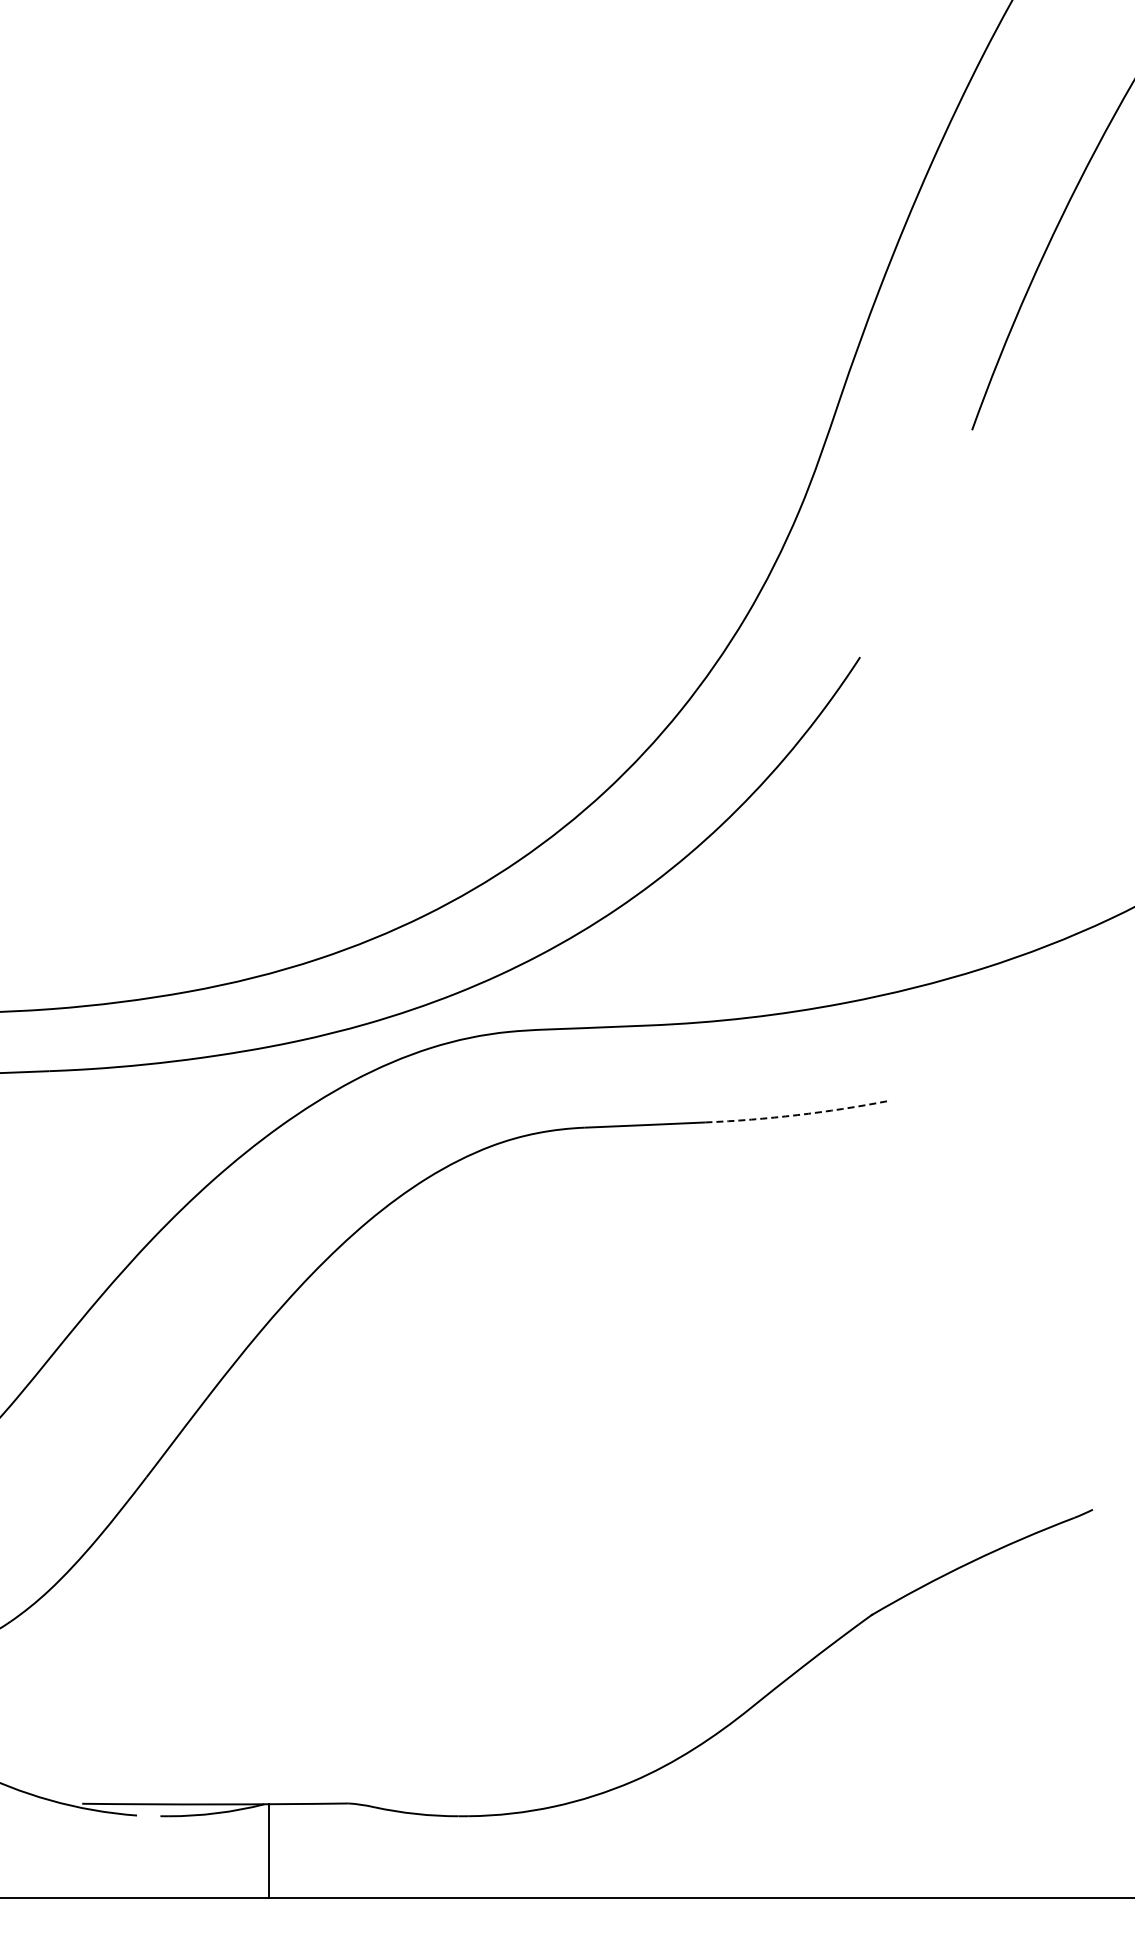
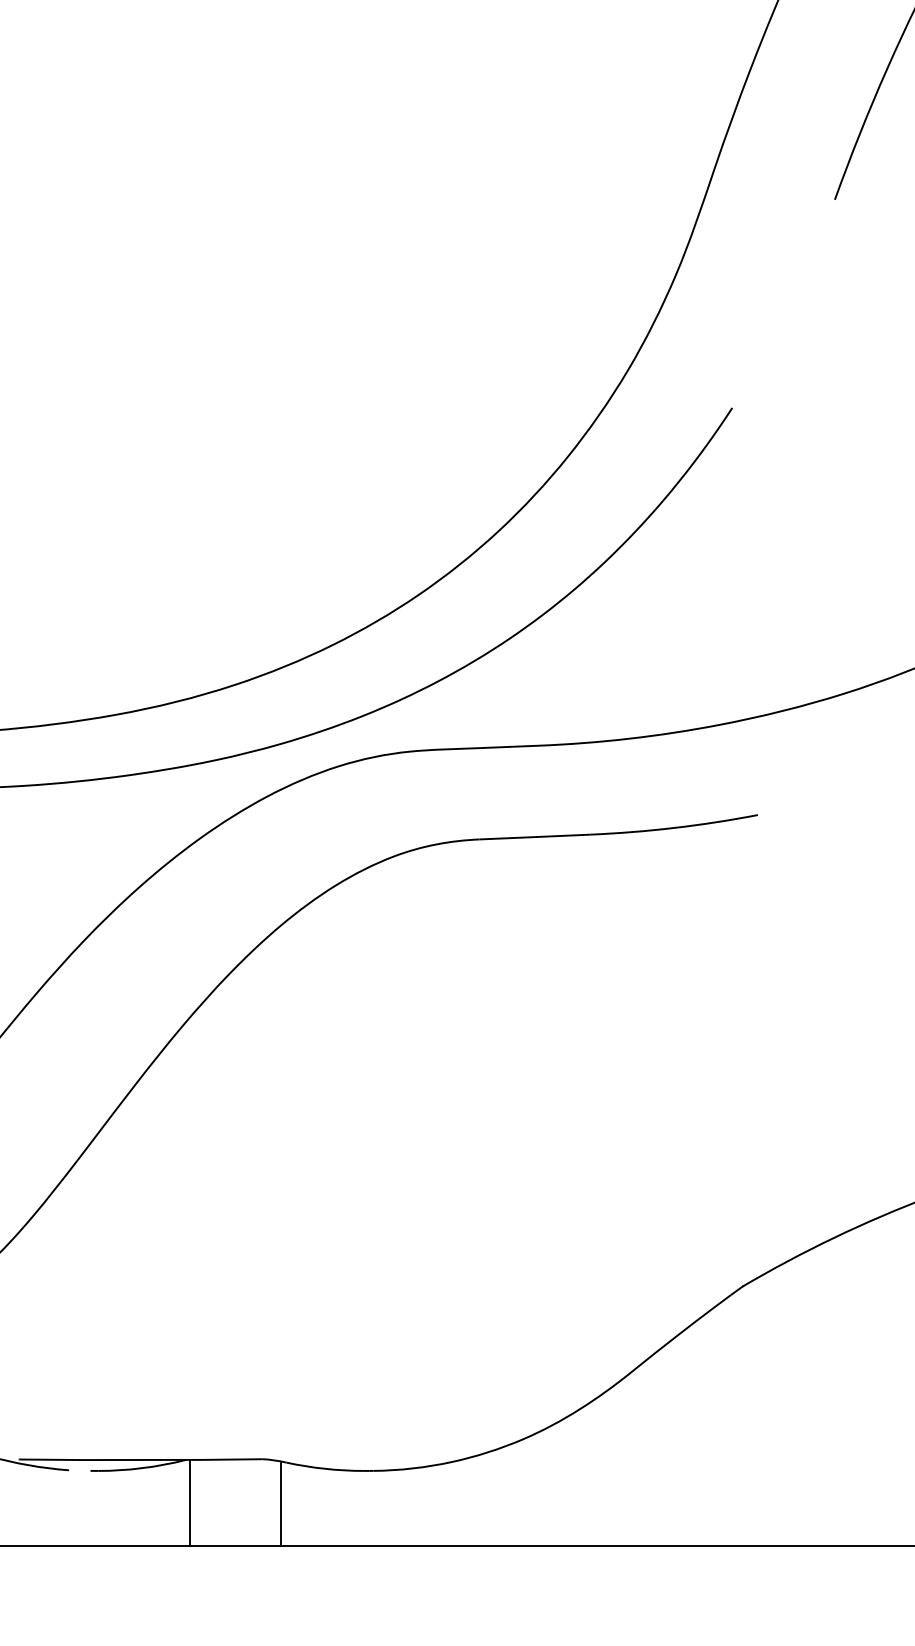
arc: (797, 1115) -> (674, 828), dashed -> solid
line: (368, 1852) -> (281, 1504), added

